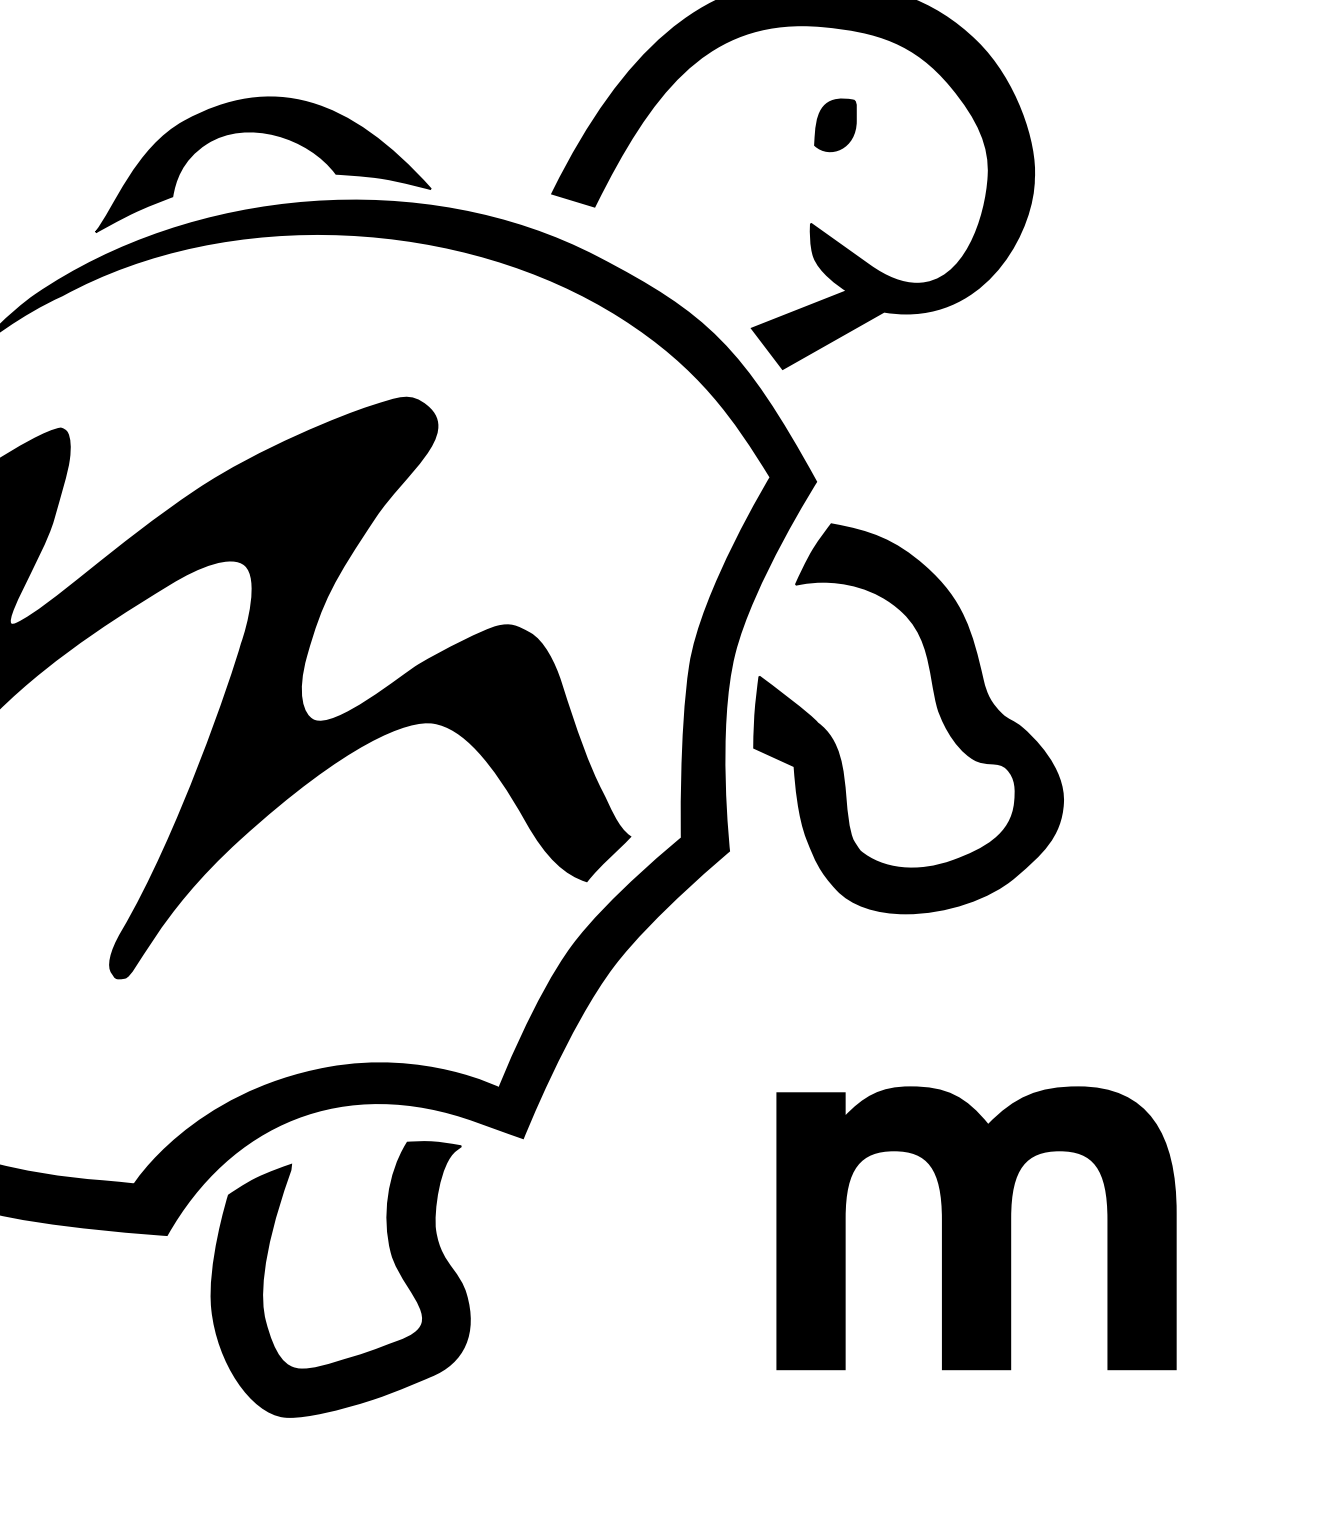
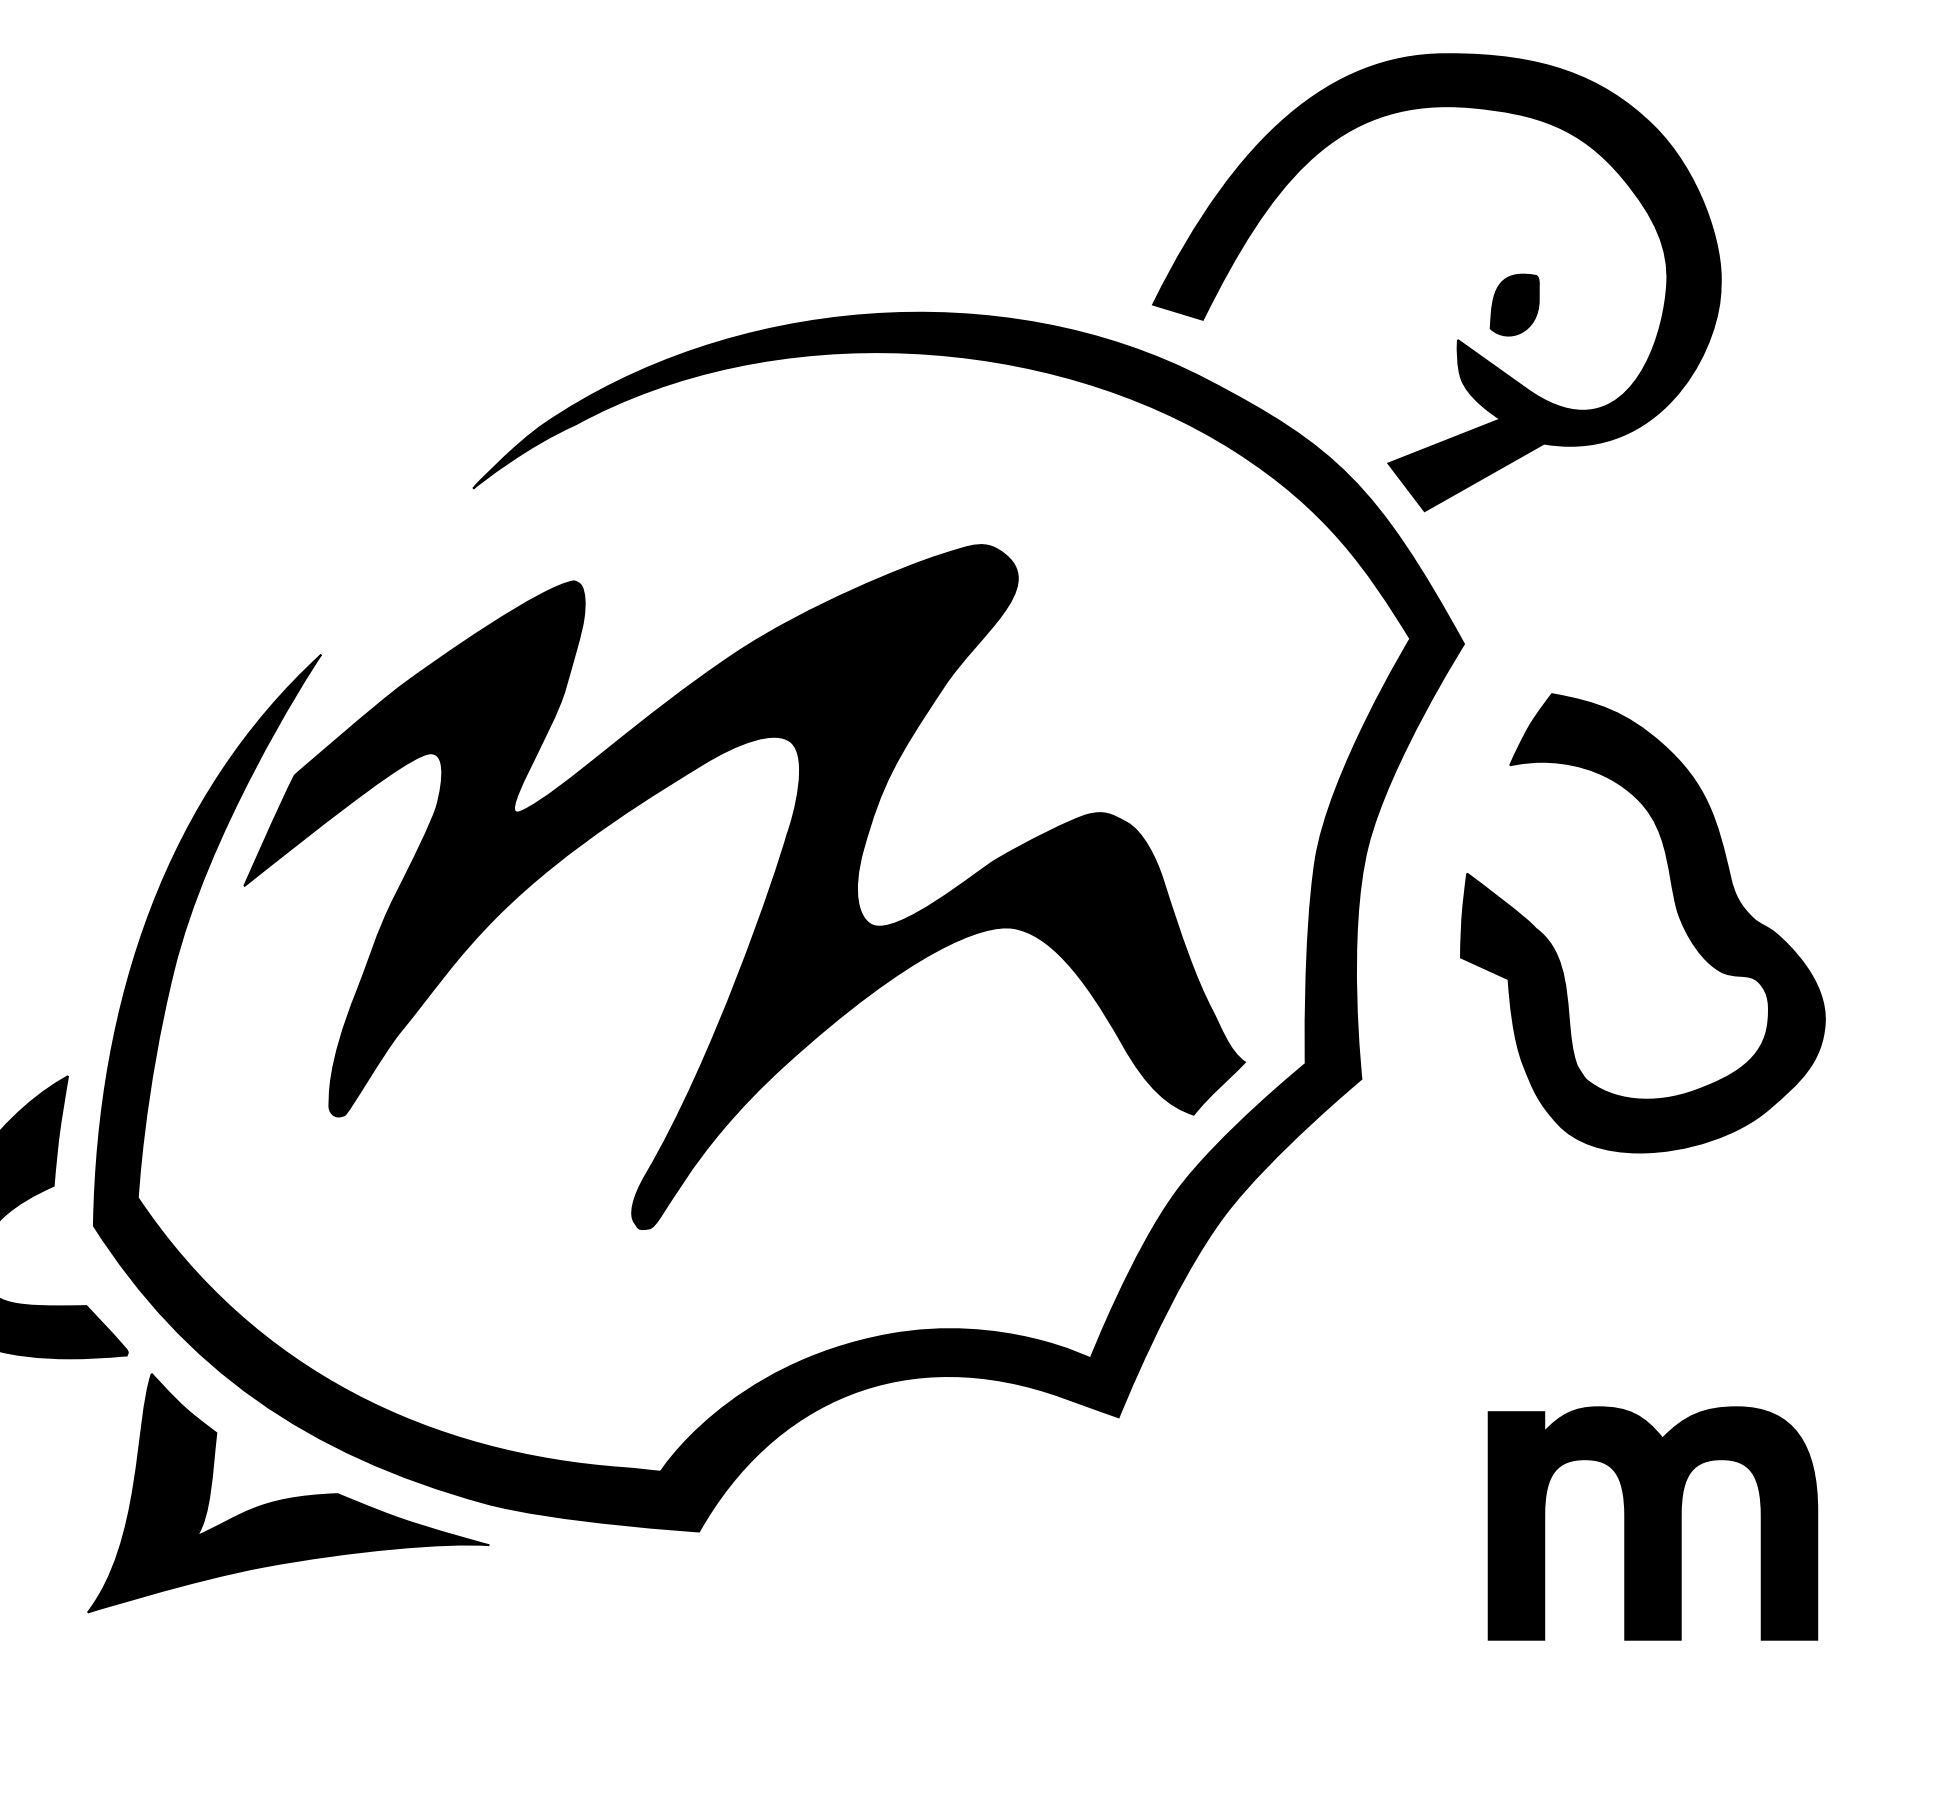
part: (835, 124) -> (1514, 304), moved
part: (267, 134) -> (817, 234), removed
part: (937, 707) -> (1676, 910), moved
part: (976, 1228) -> (1652, 1523), size x0.7
part: (392, 1257) -> (964, 1558), removed

